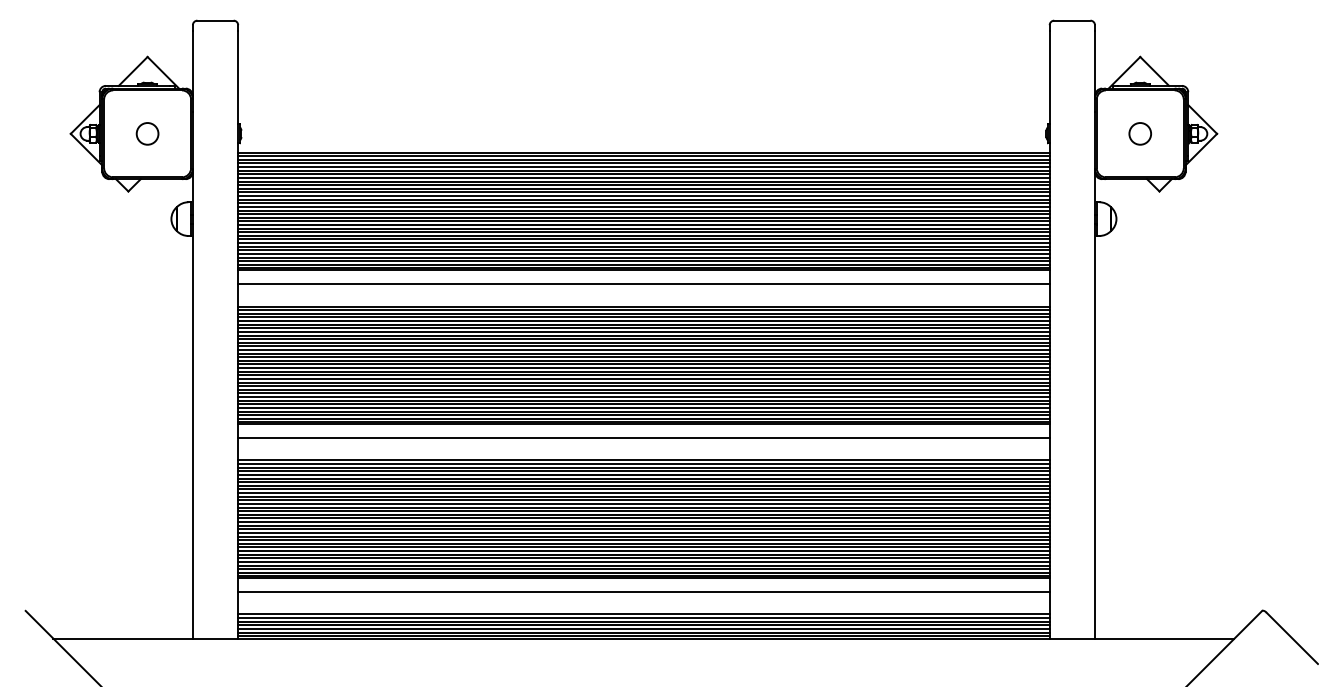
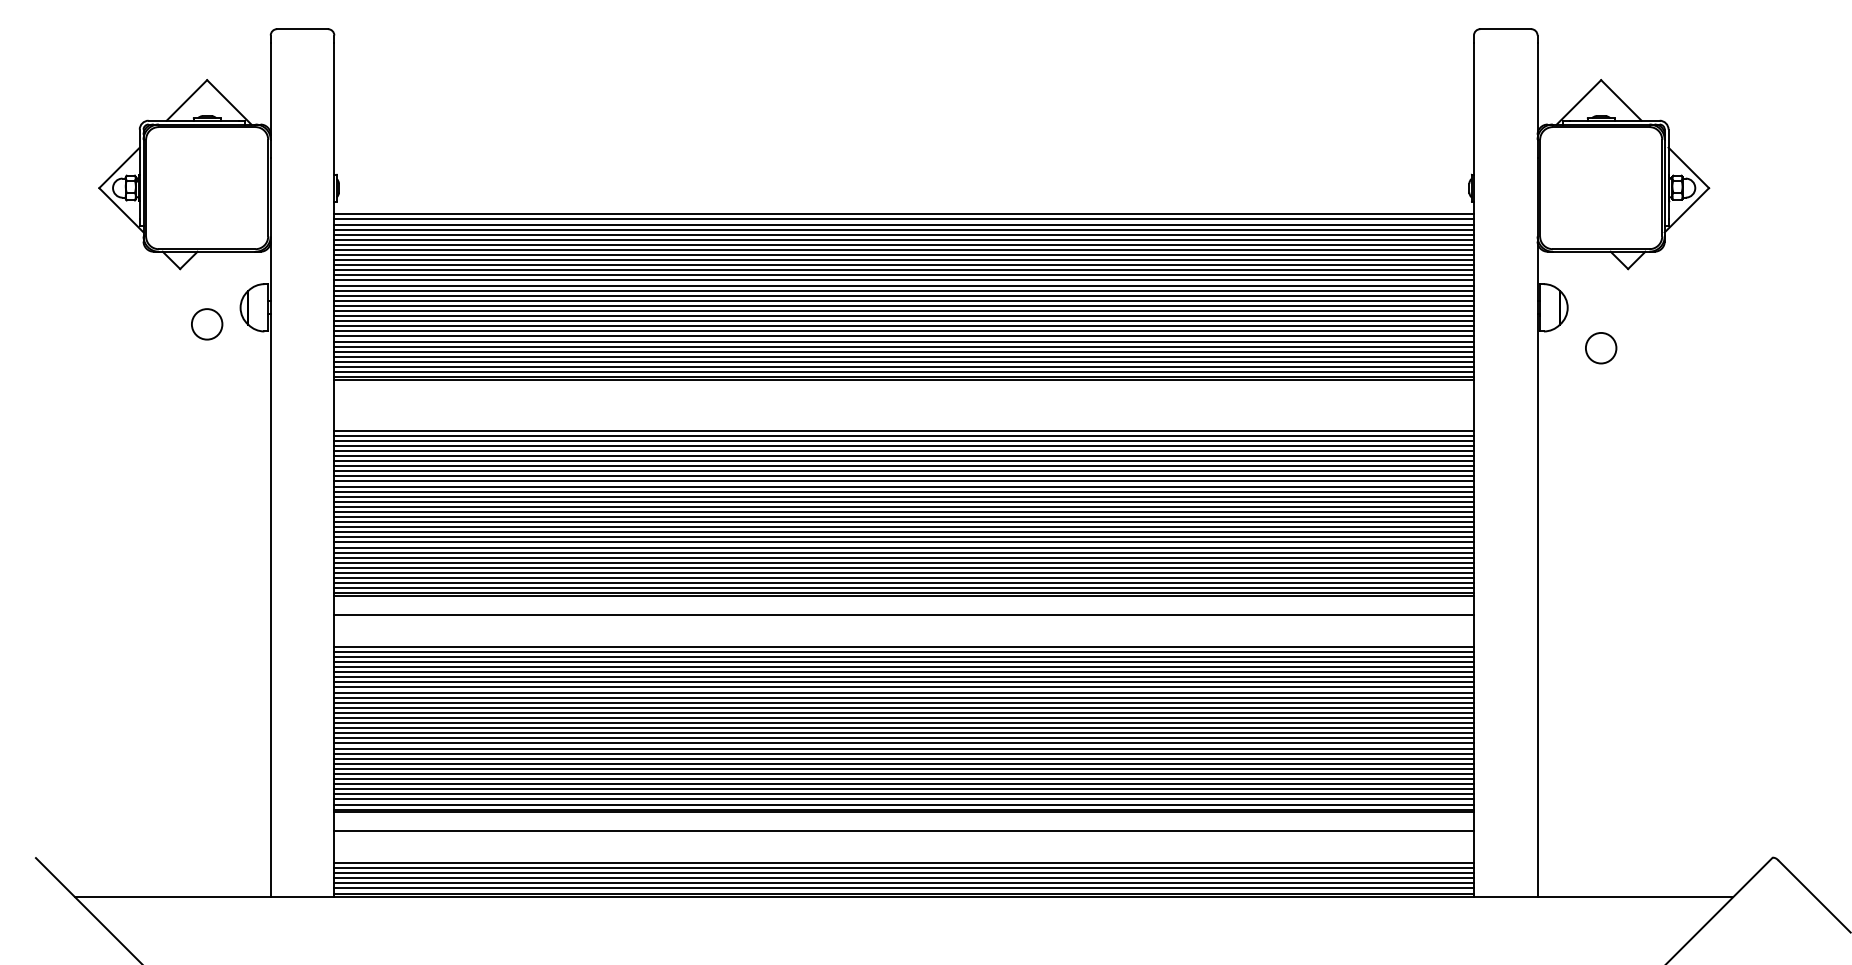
circle: (147, 133) -> (206, 323), moved
circle: (1139, 133) -> (1600, 347), moved
line: (643, 283) -> (903, 398), removed

